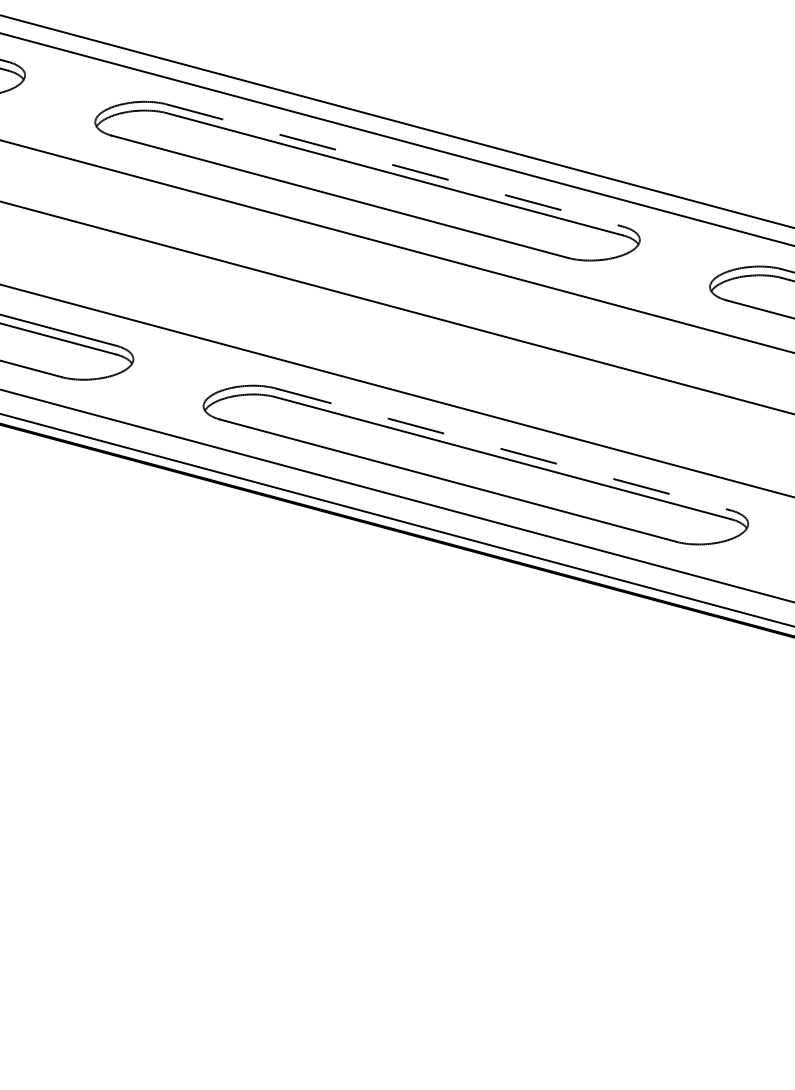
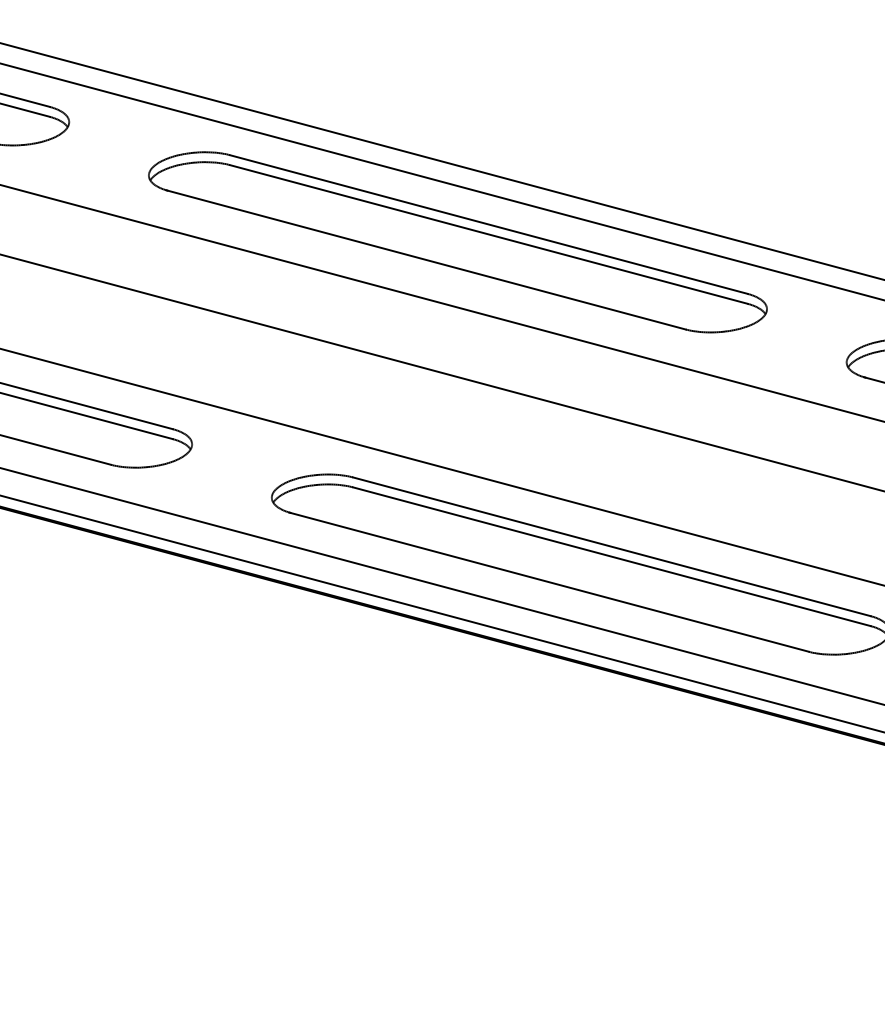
line: (394, 165) -> (488, 224), dashed -> solid
line: (503, 449) -> (612, 546), dashed -> solid

